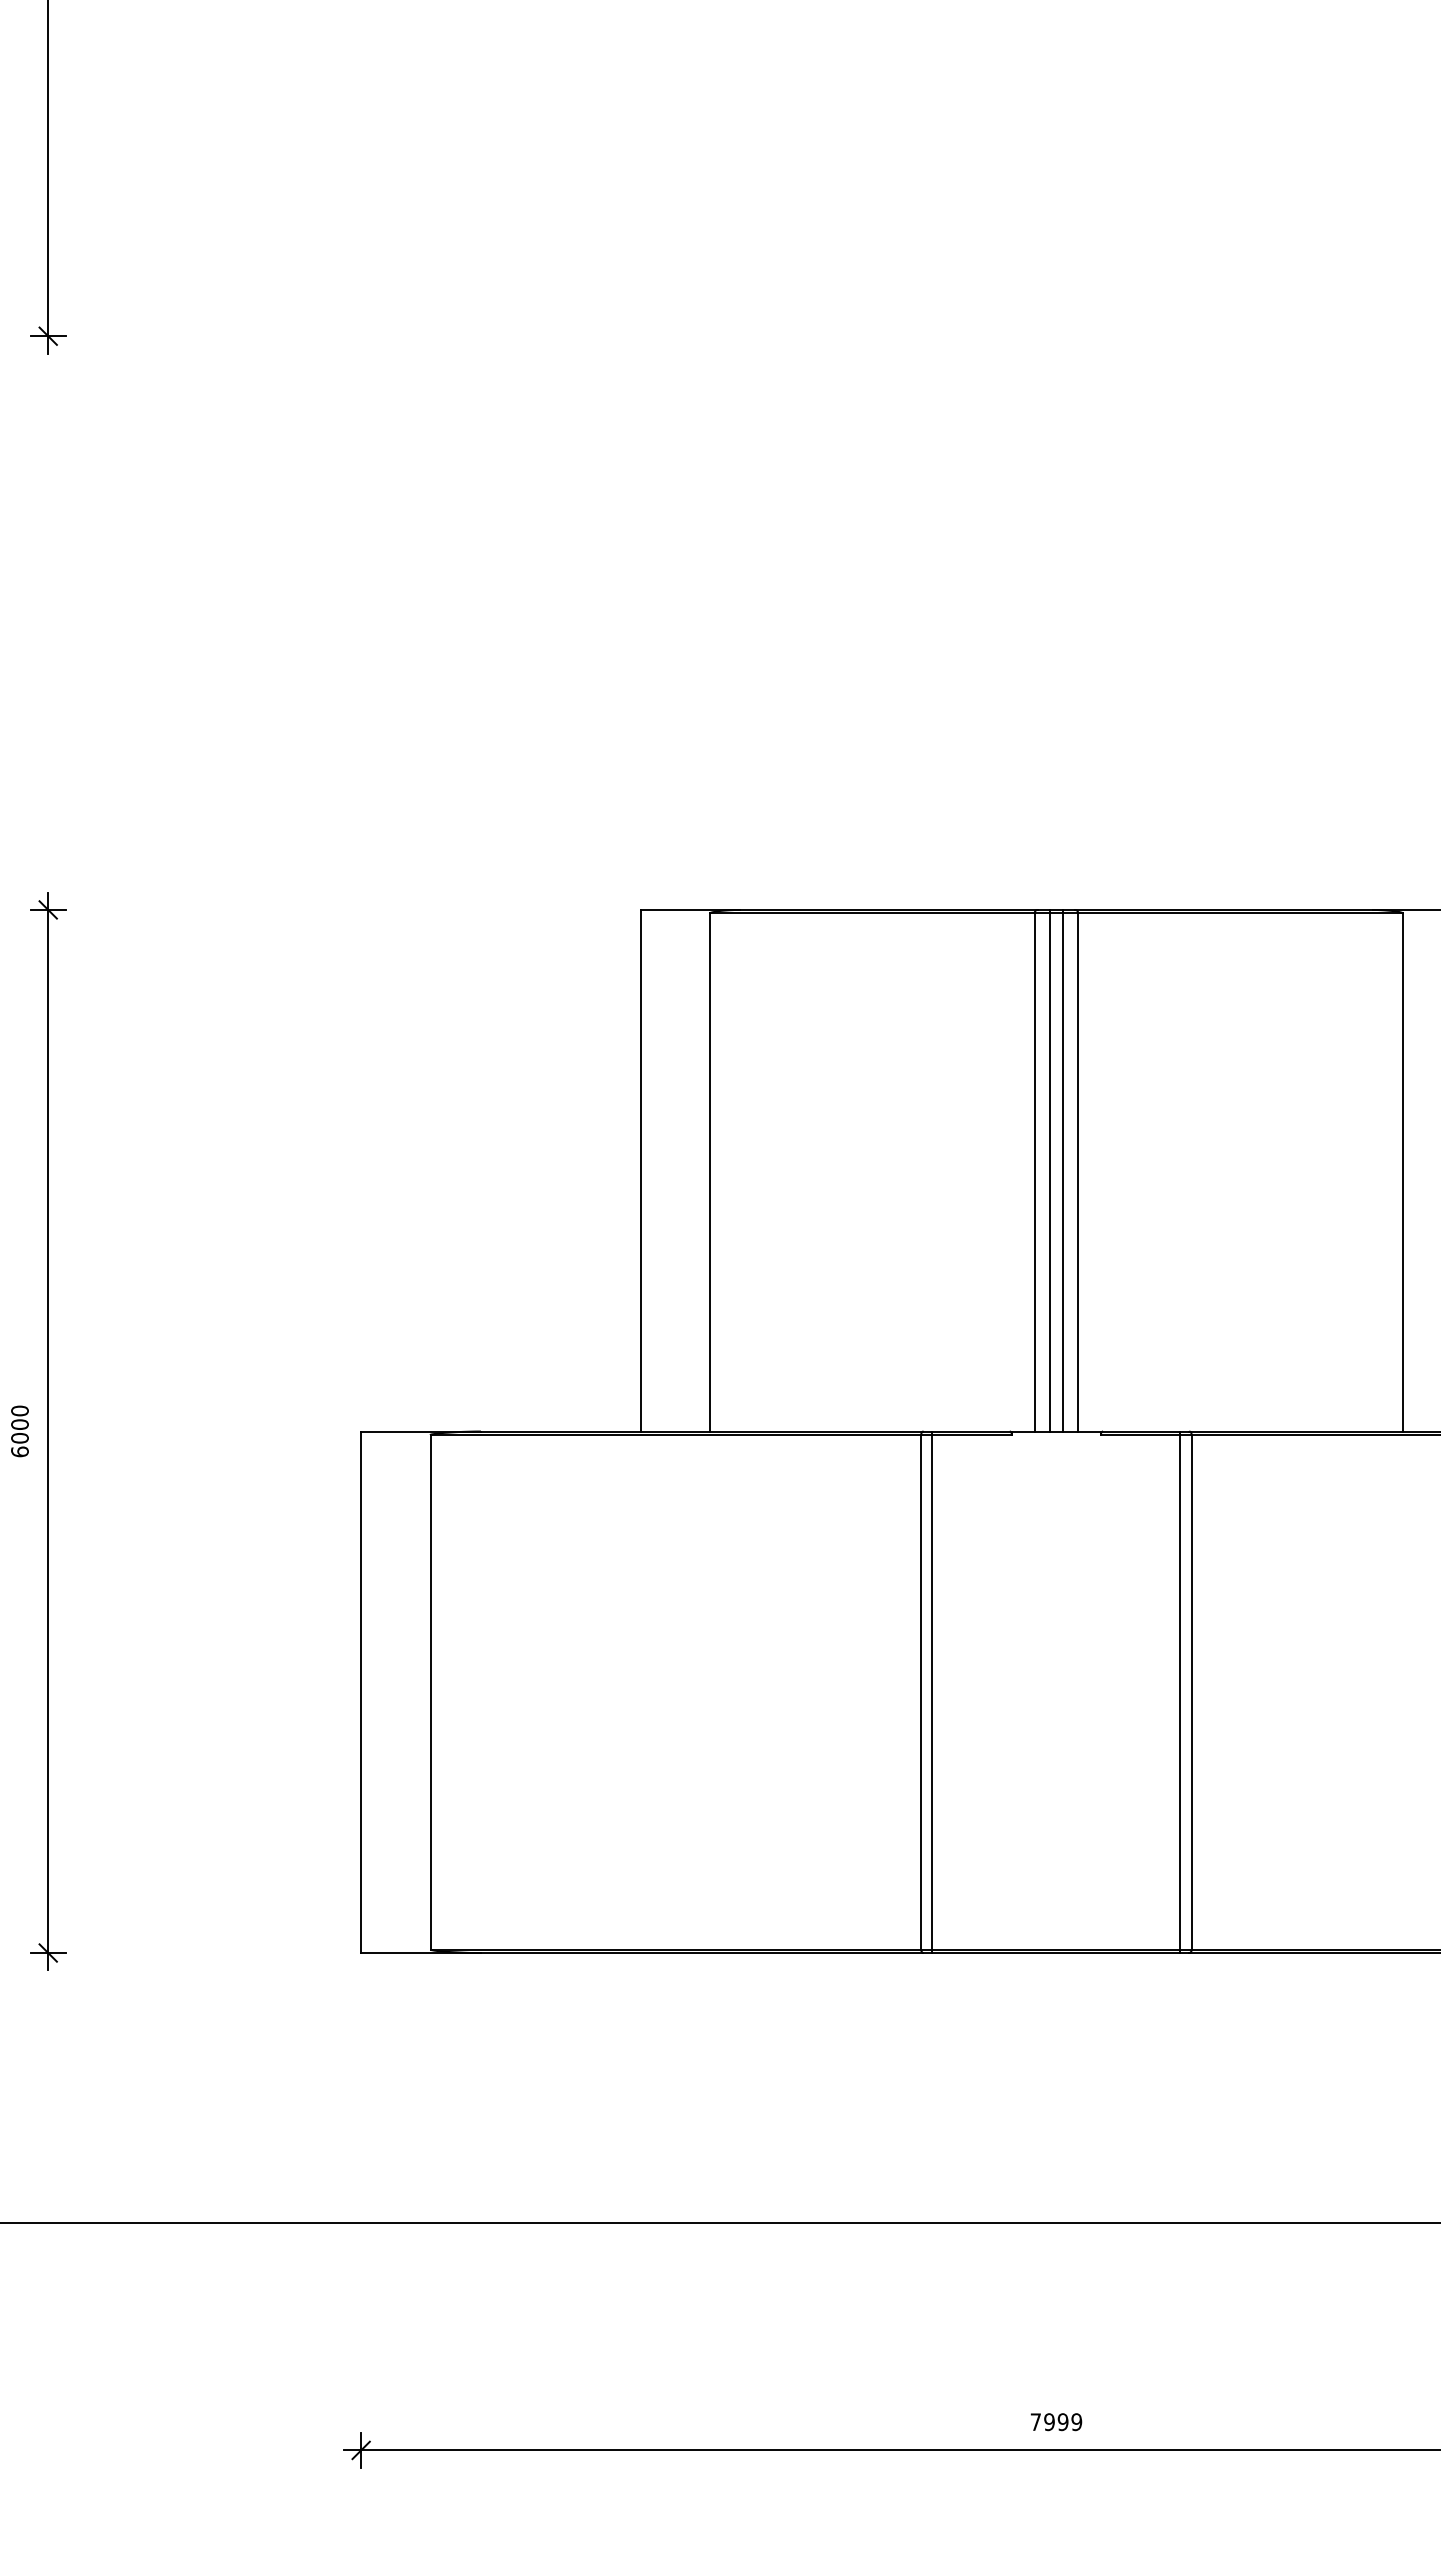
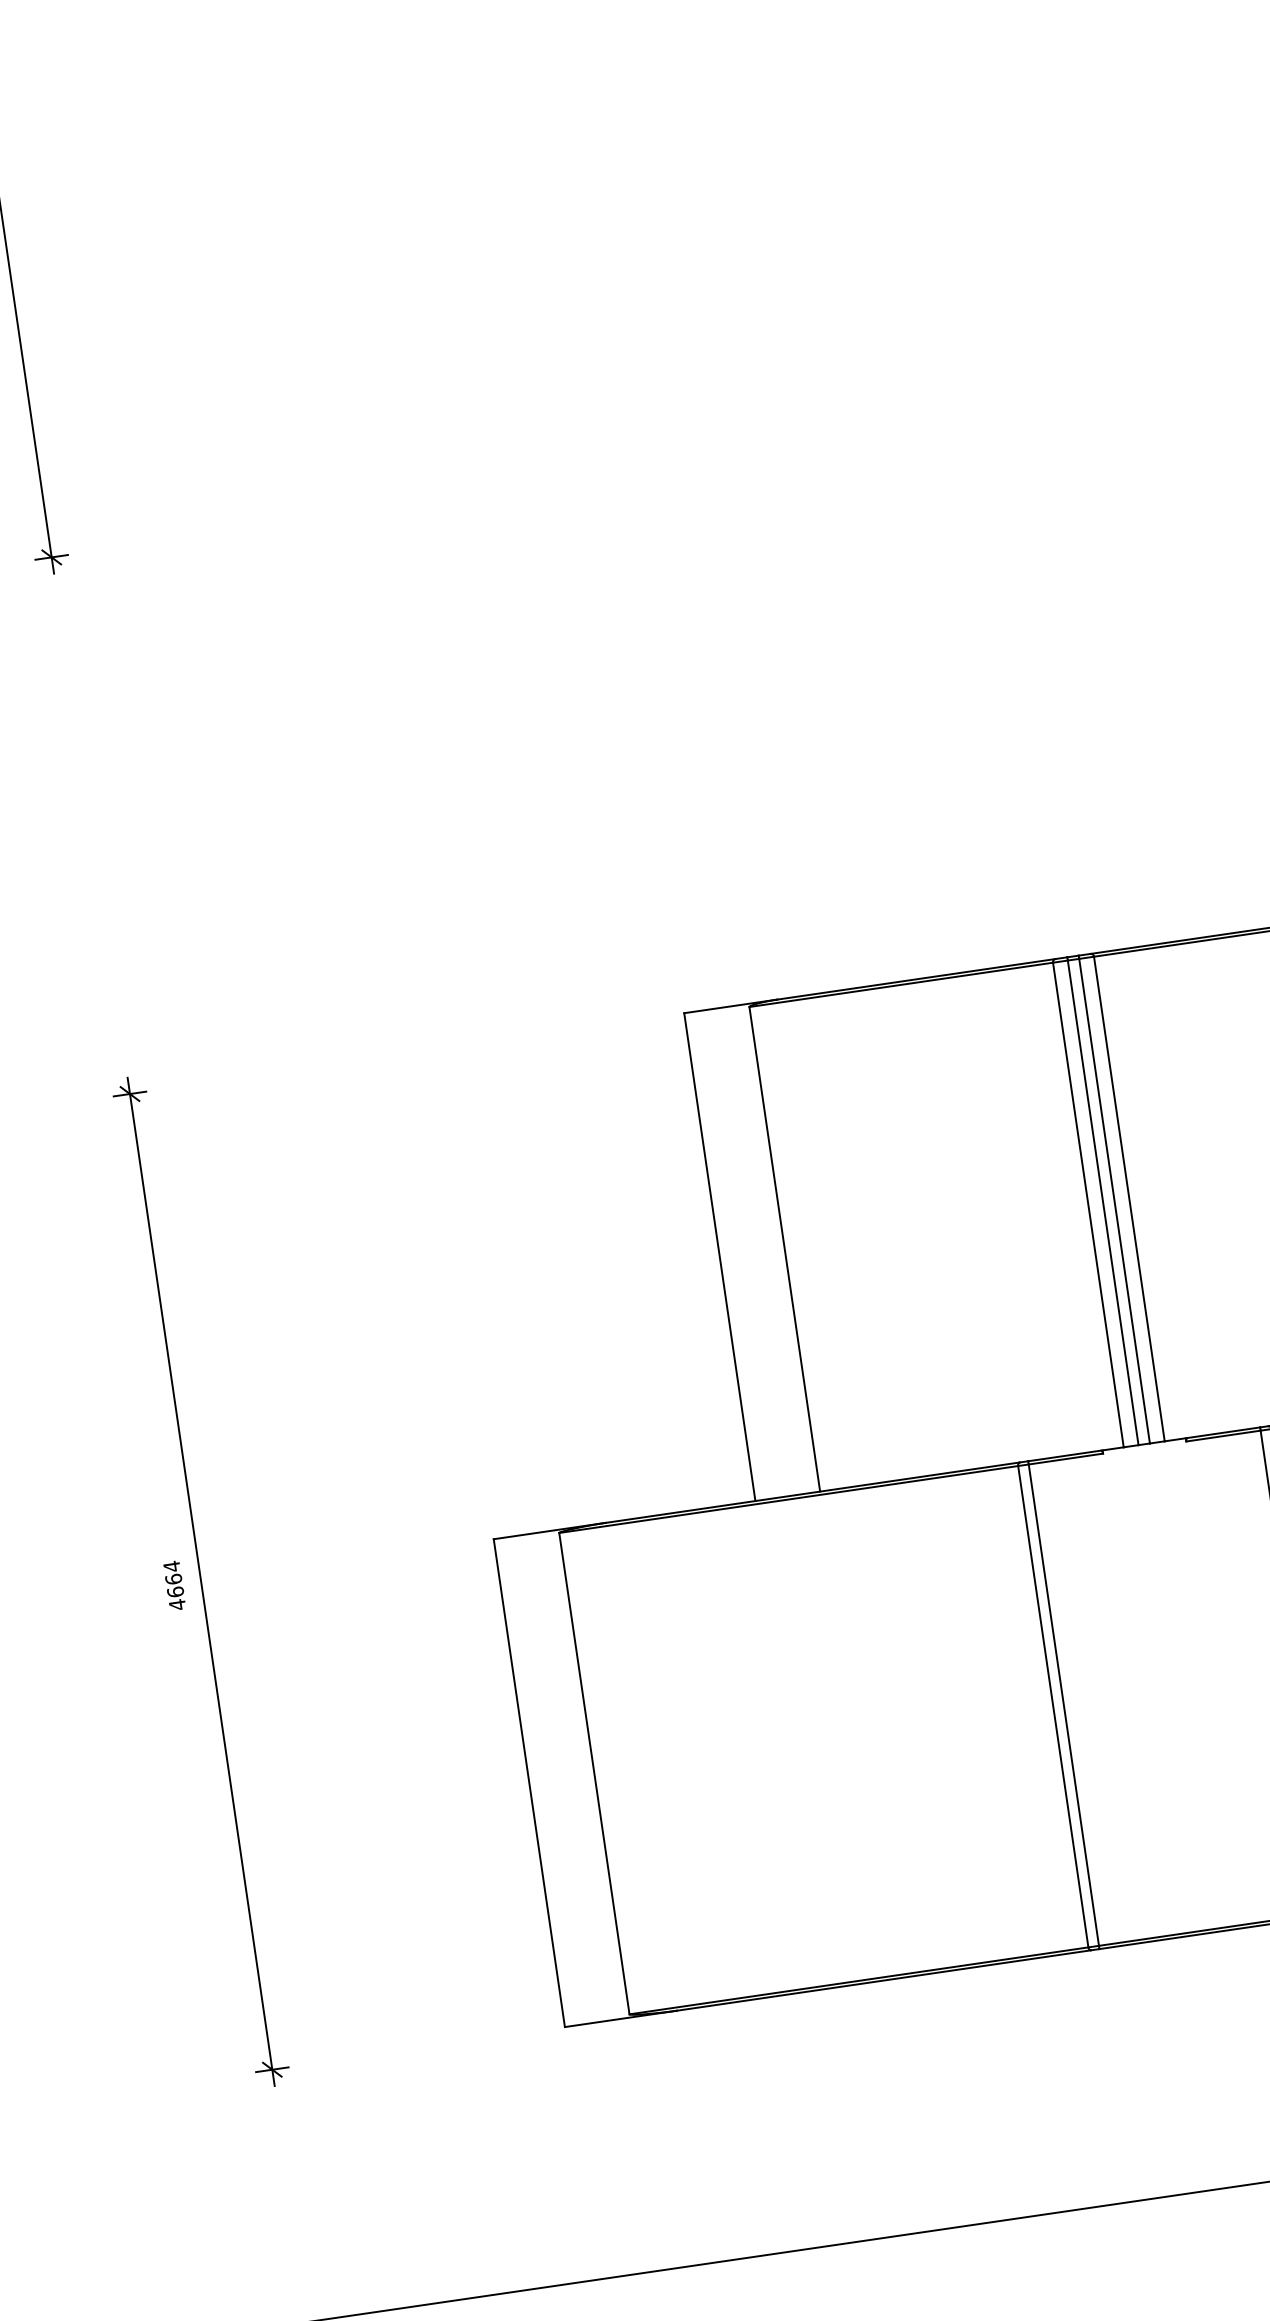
text: (19, 1431) -> (174, 1585), 6000 -> 4664

